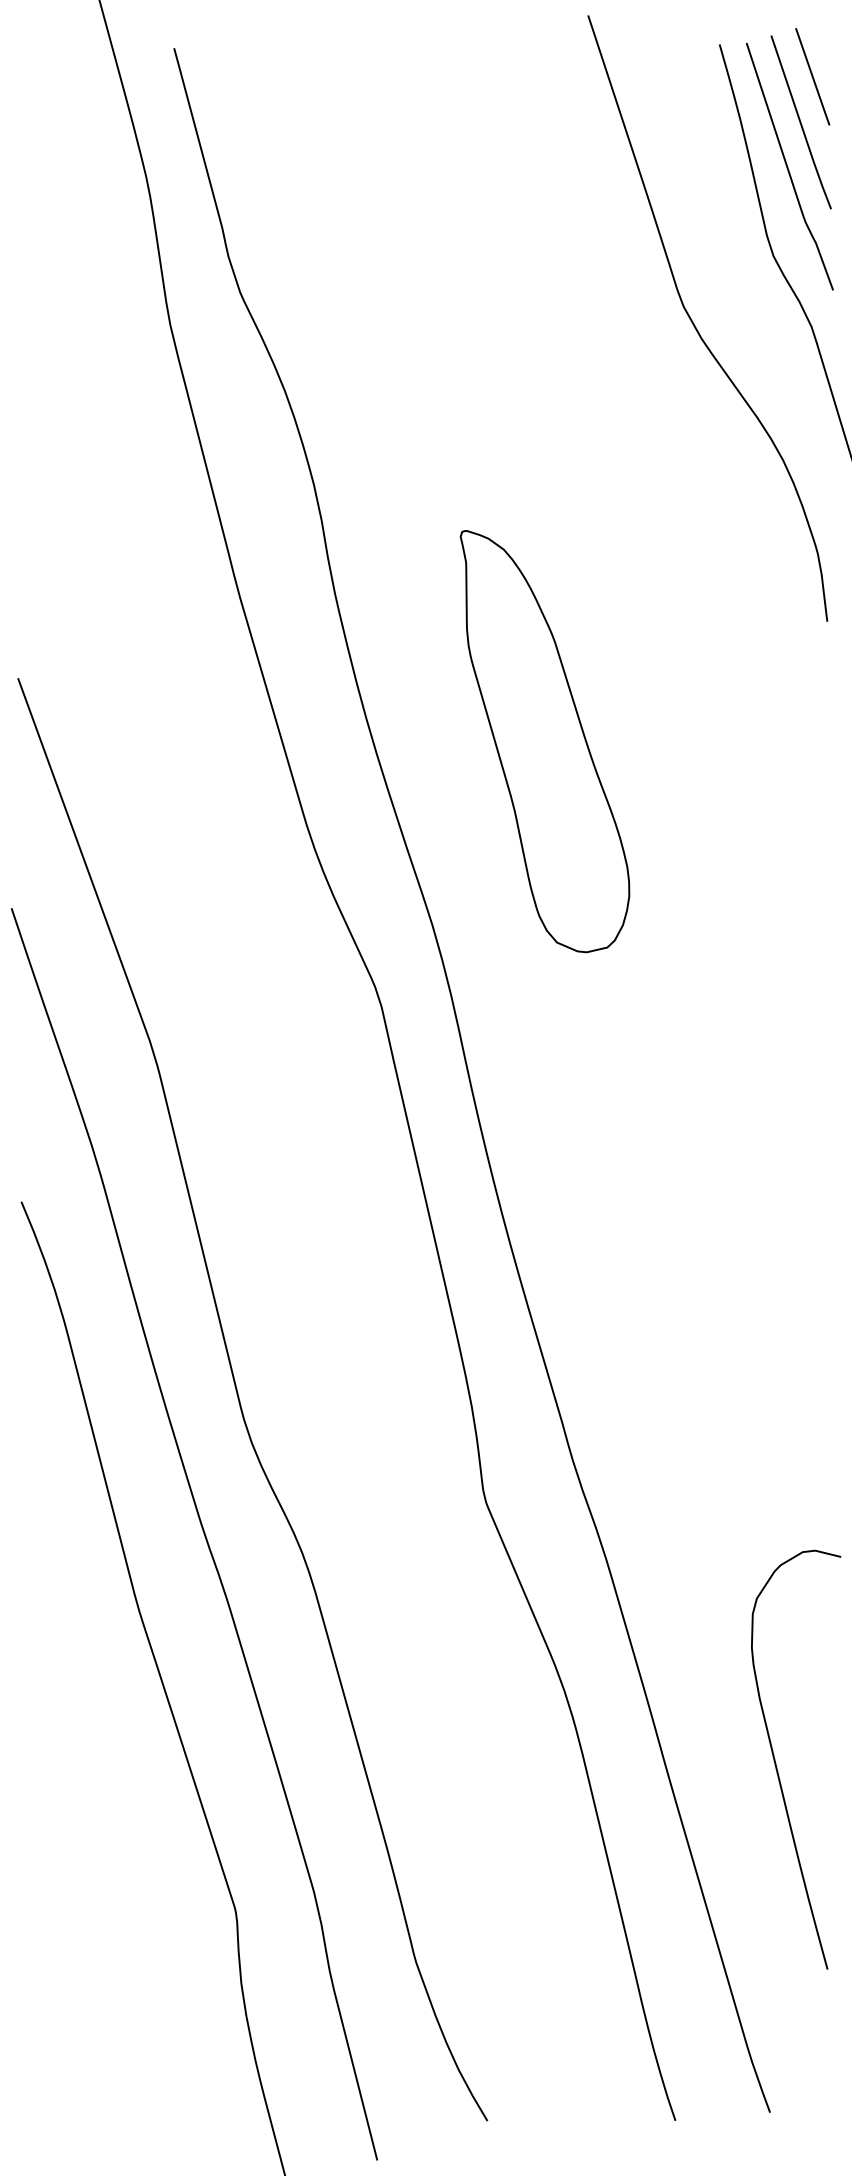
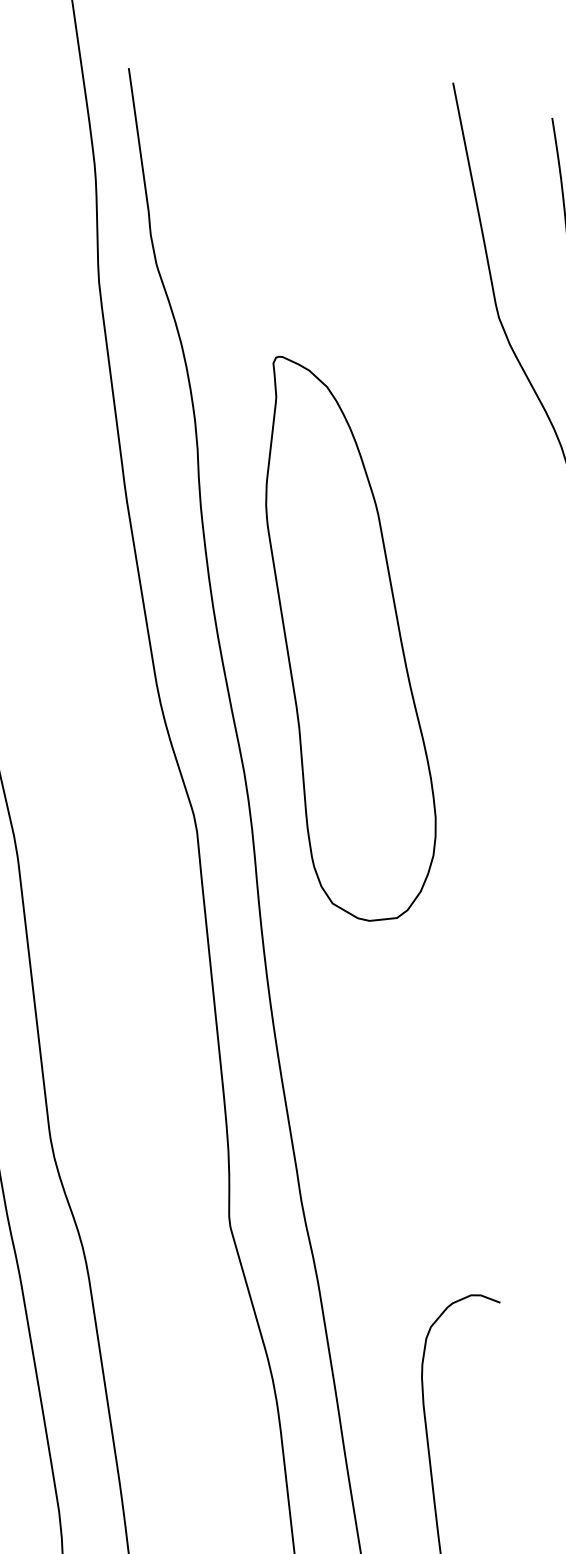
part: (544, 741) -> (349, 641), size x1.67

